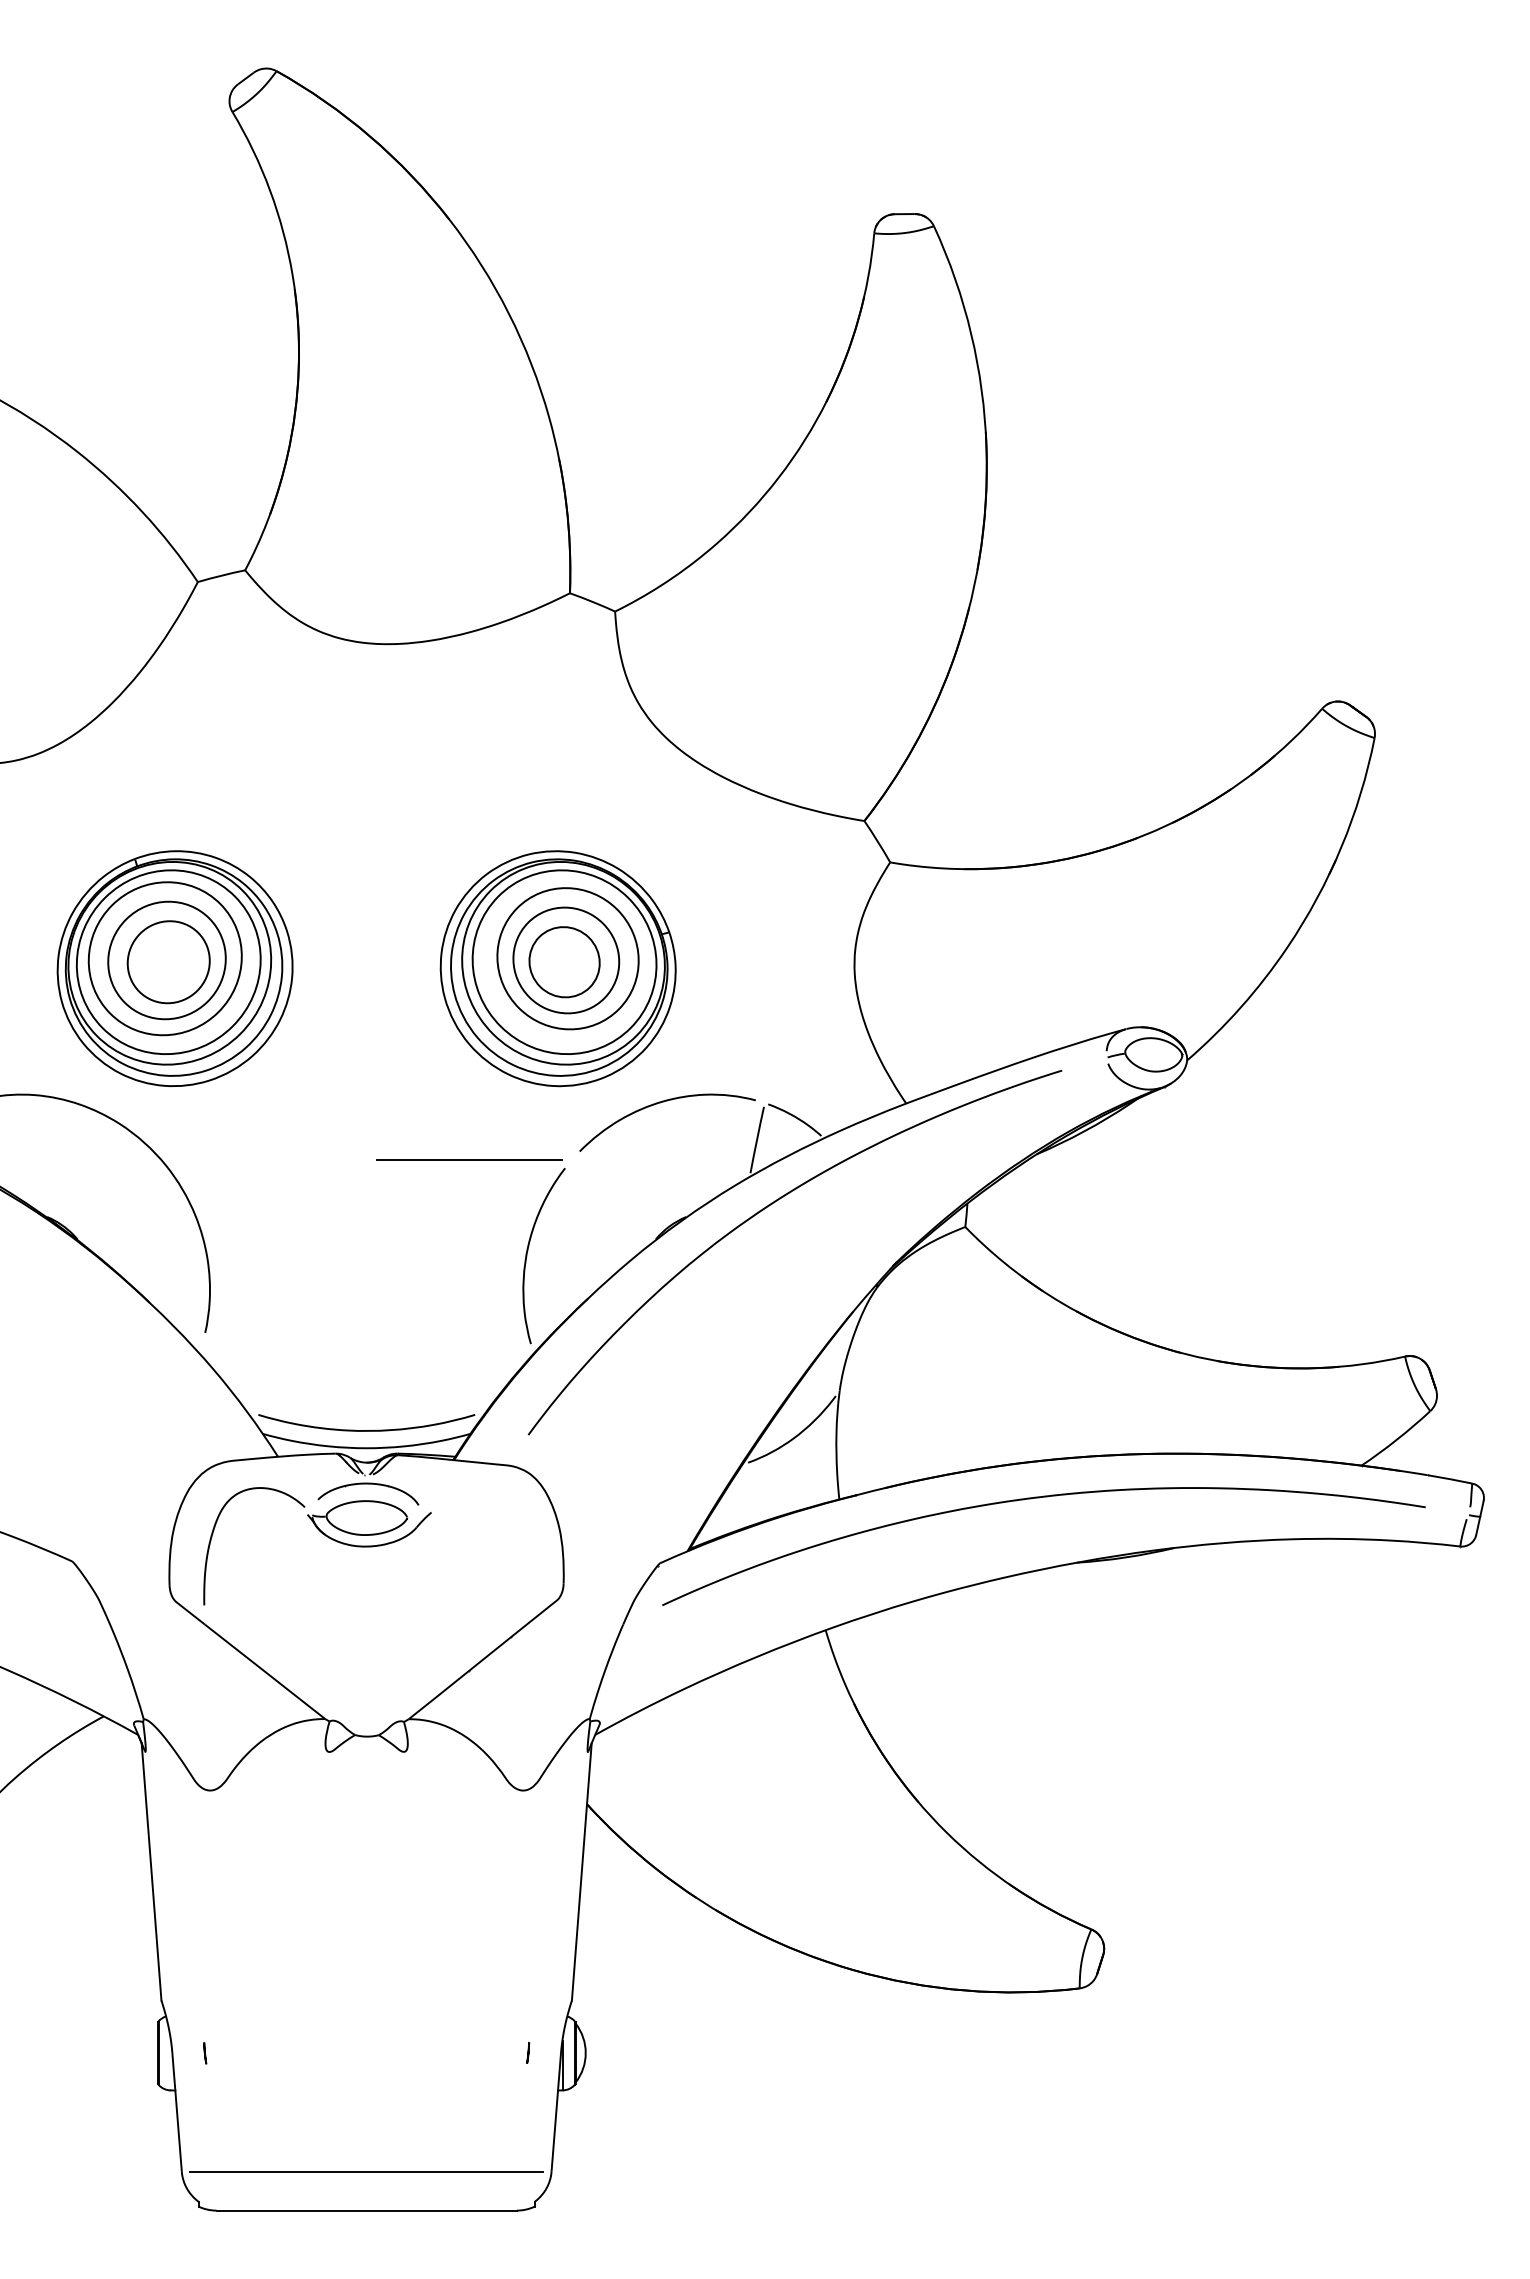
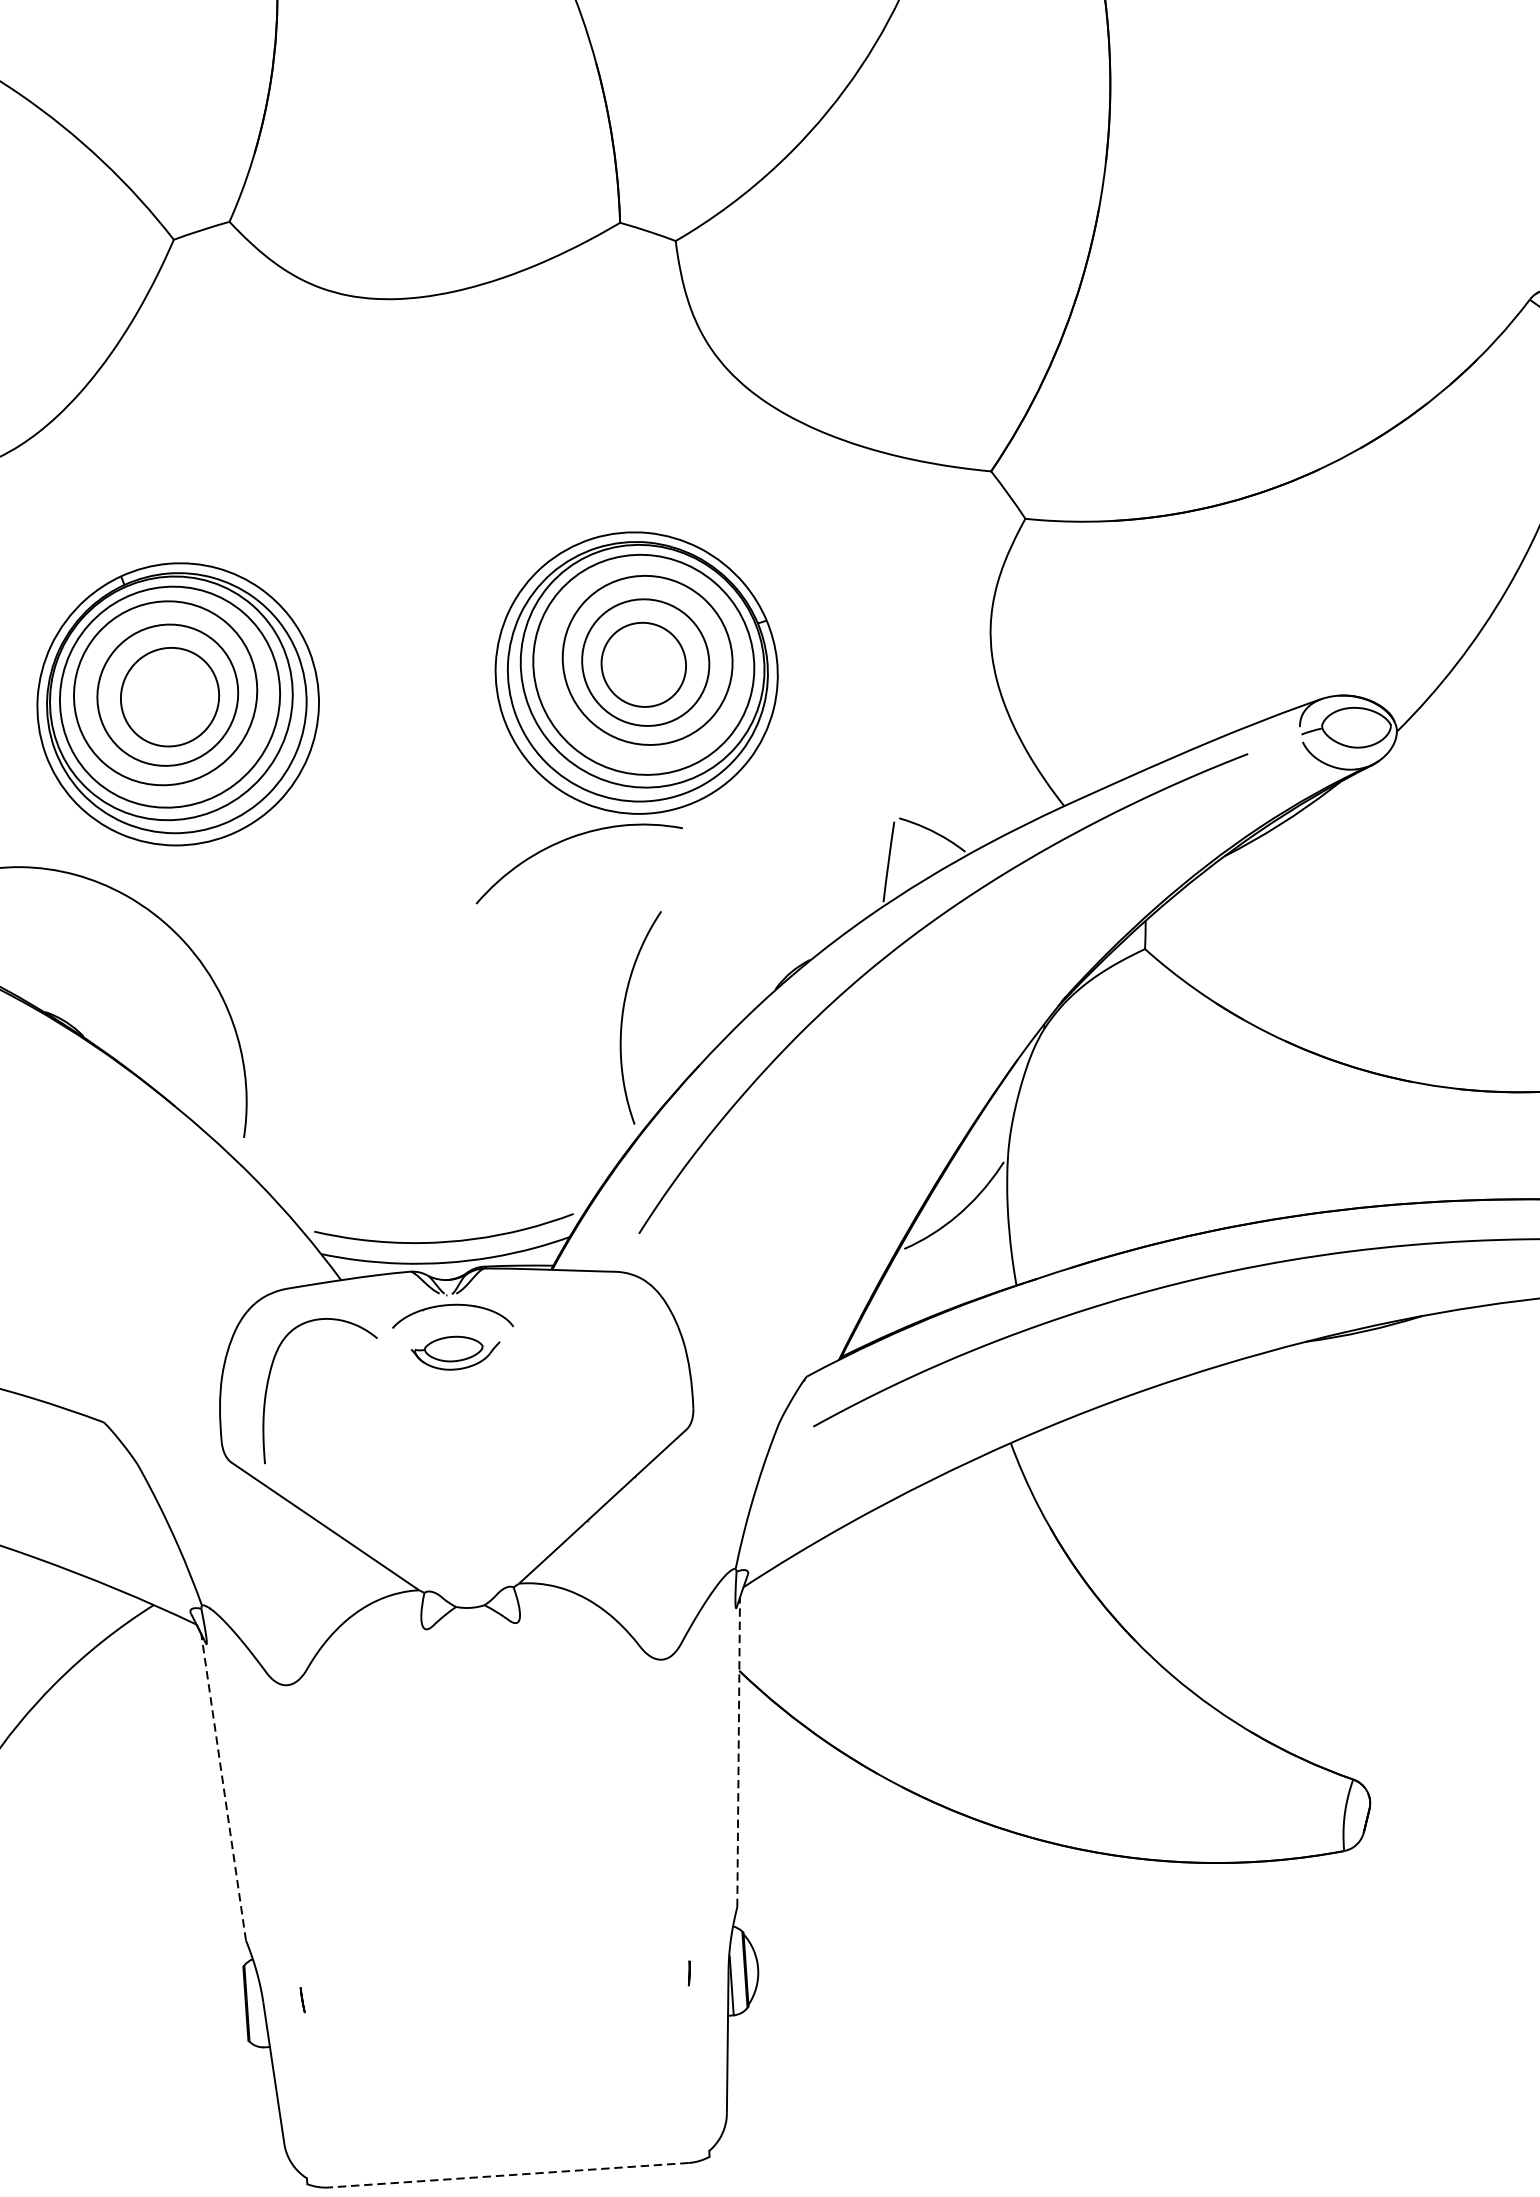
curve: (664, 1102) -> (573, 838), moved
line: (469, 1160) -> (546, 909), removed
part: (369, 1523) -> (456, 1352), size x0.6
line: (151, 1871) -> (223, 1786), solid -> dashed
line: (581, 1871) -> (738, 1751), solid -> dashed
line: (366, 2171) -> (505, 2128), removed
line: (366, 2210) -> (508, 2175), solid -> dashed

